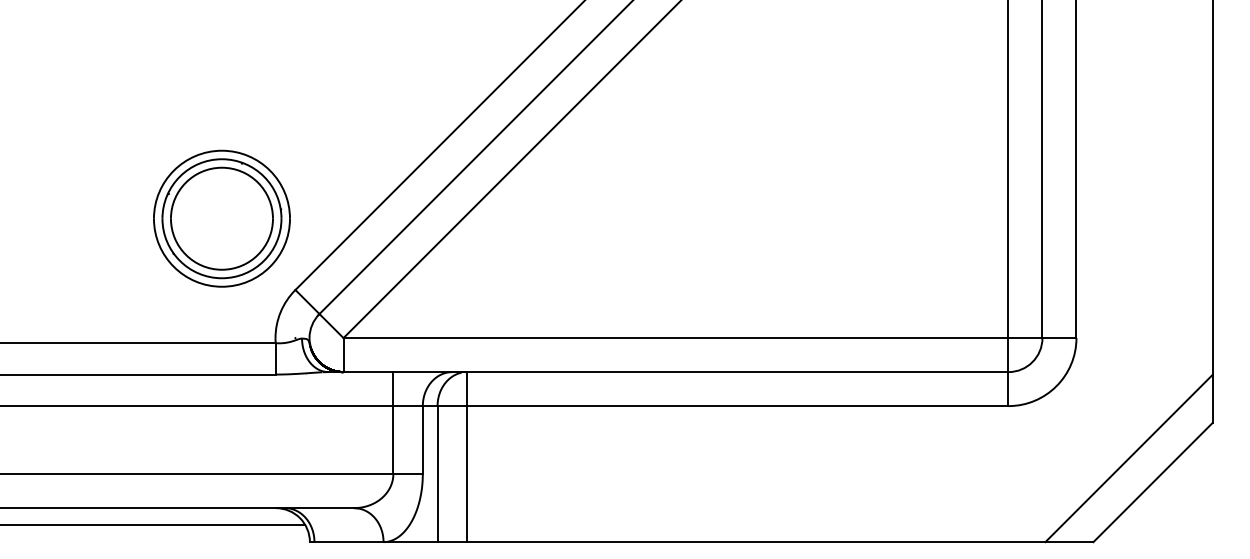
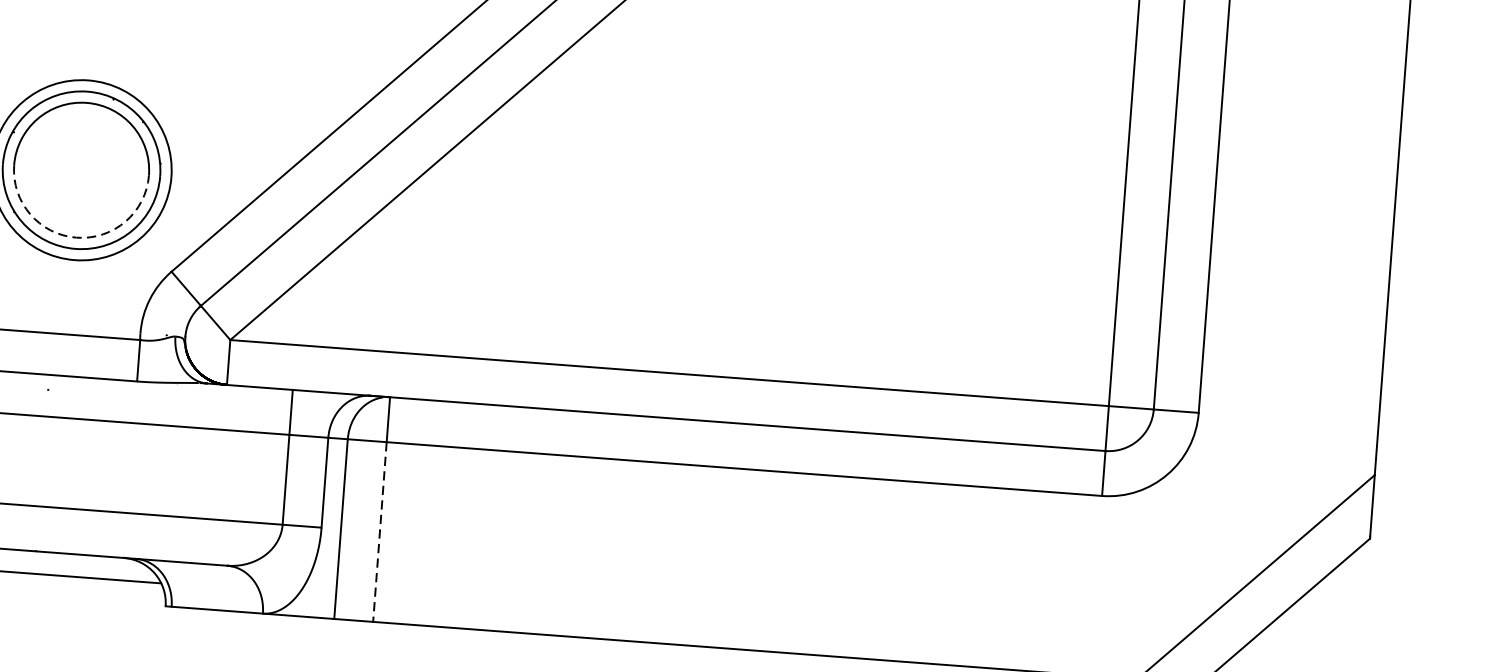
arc: (221, 269) -> (75, 237), solid -> dashed
line: (467, 474) -> (380, 532), solid -> dashed

